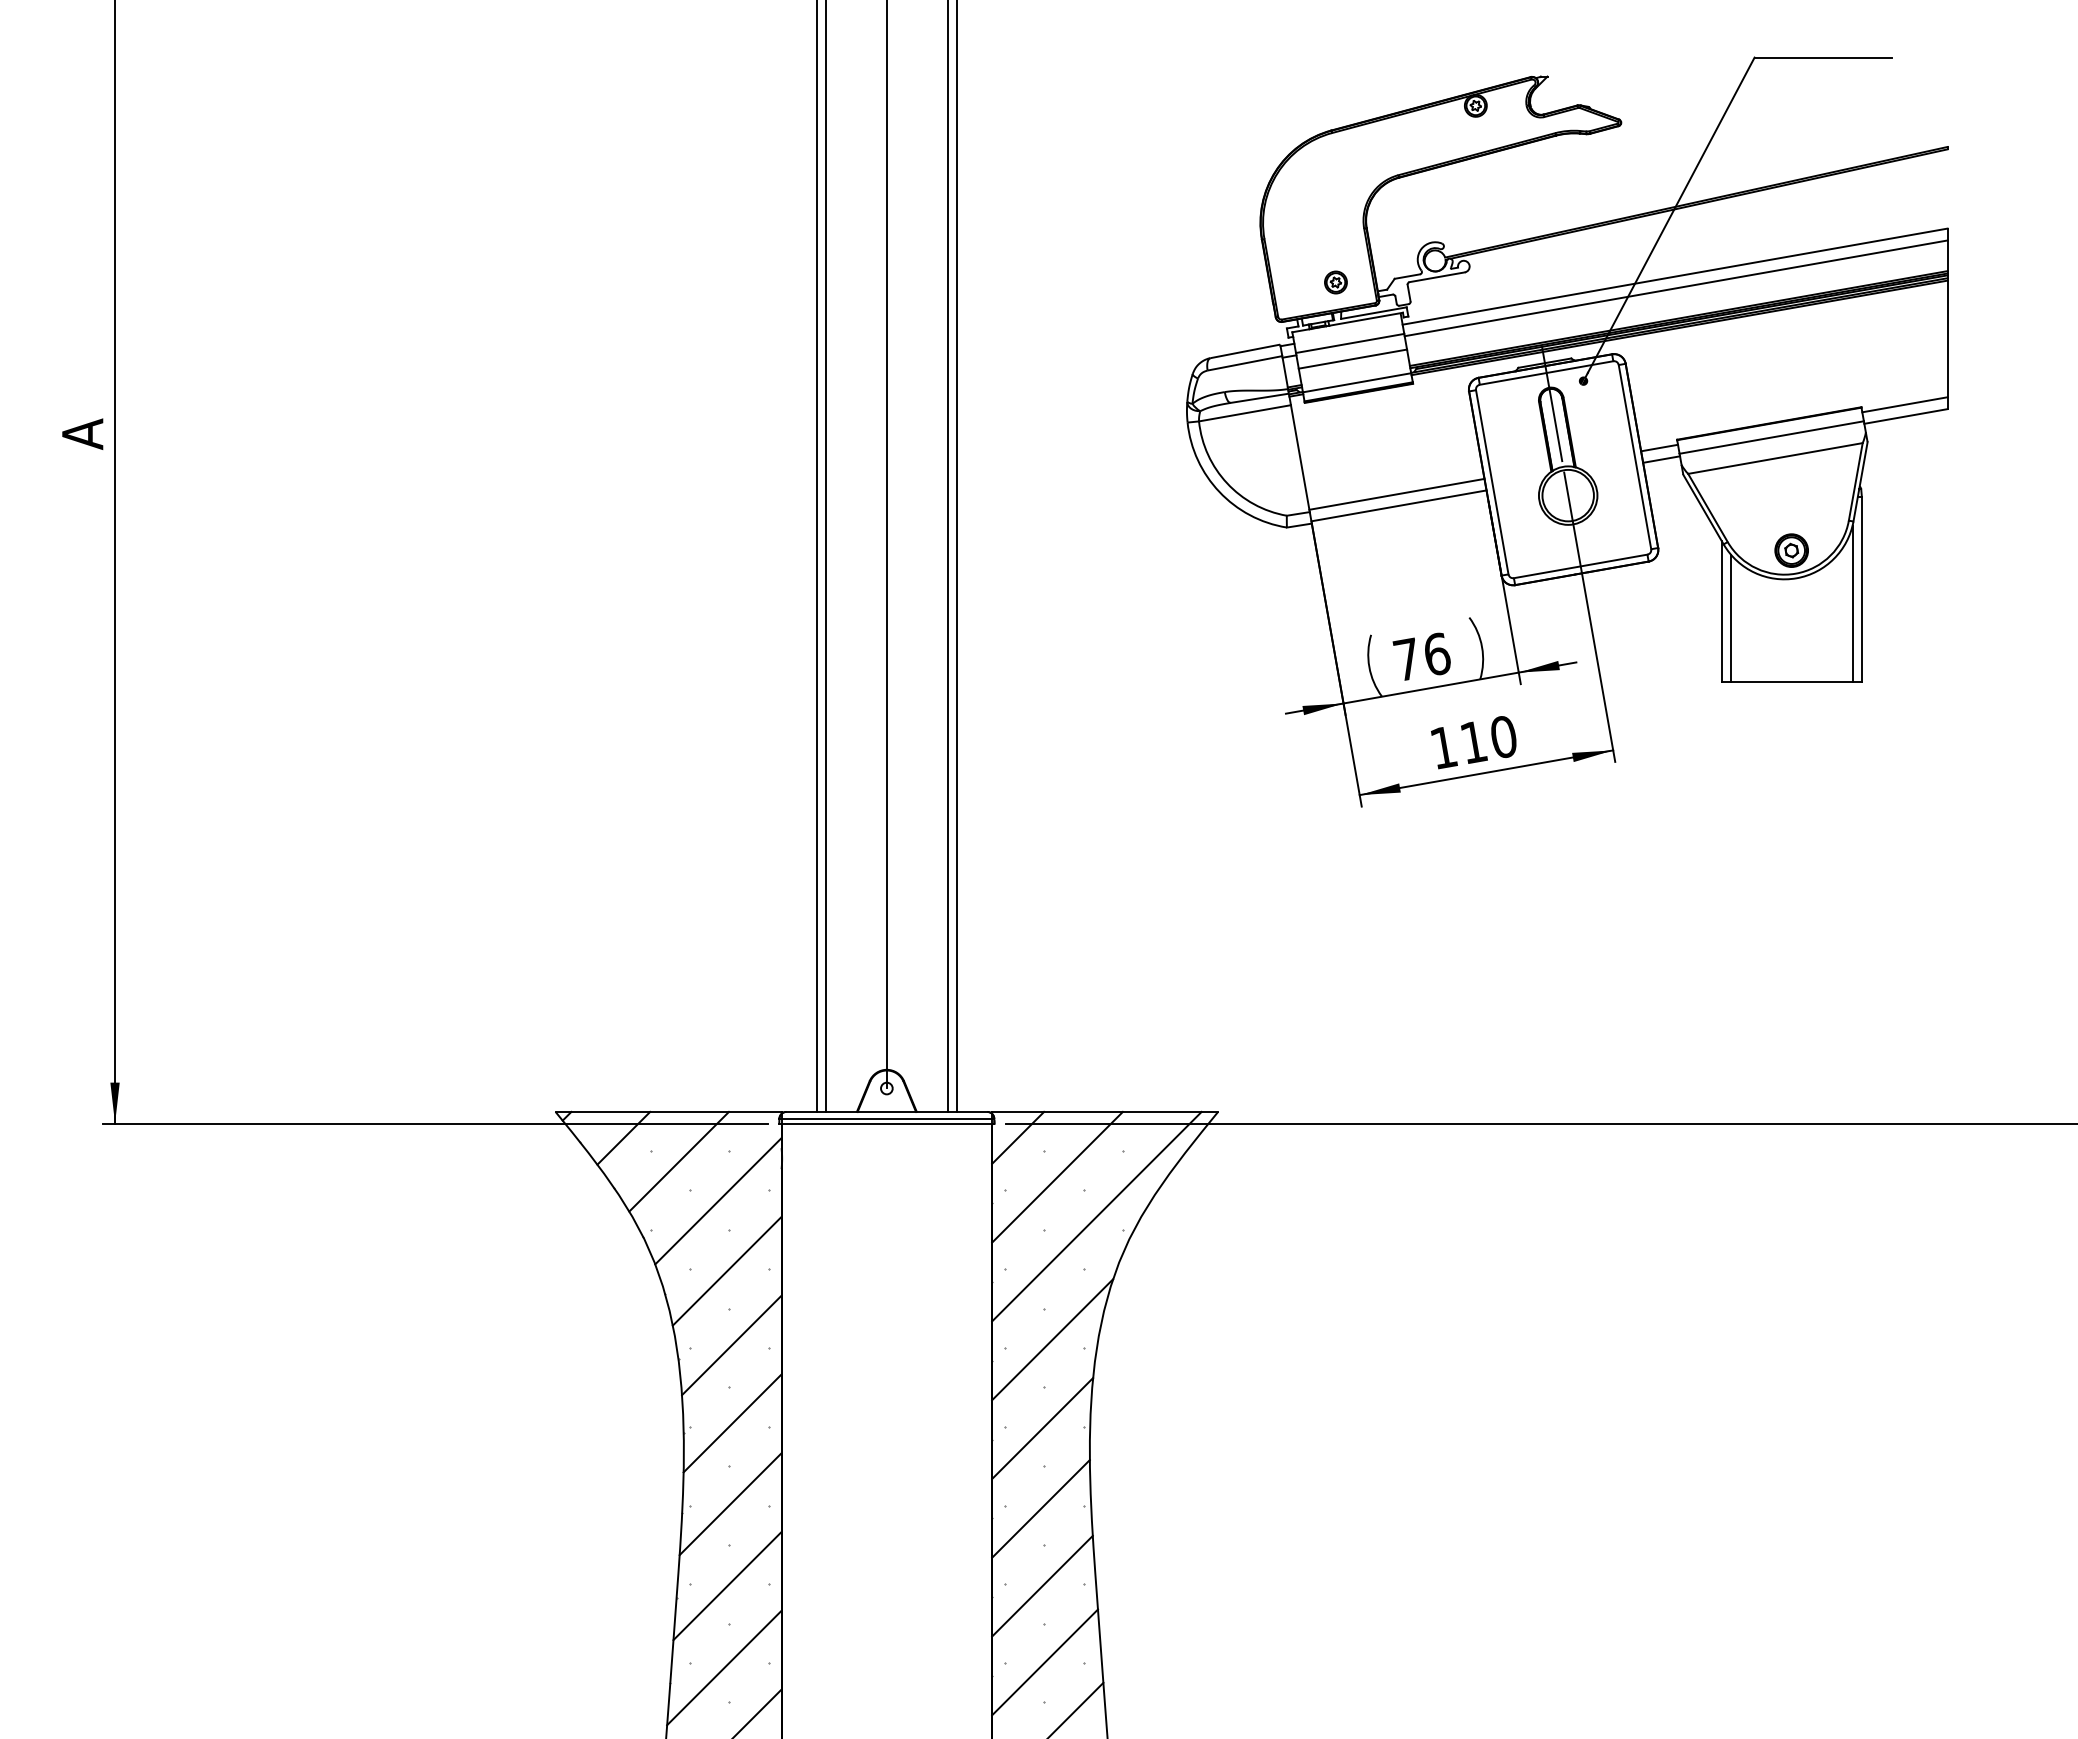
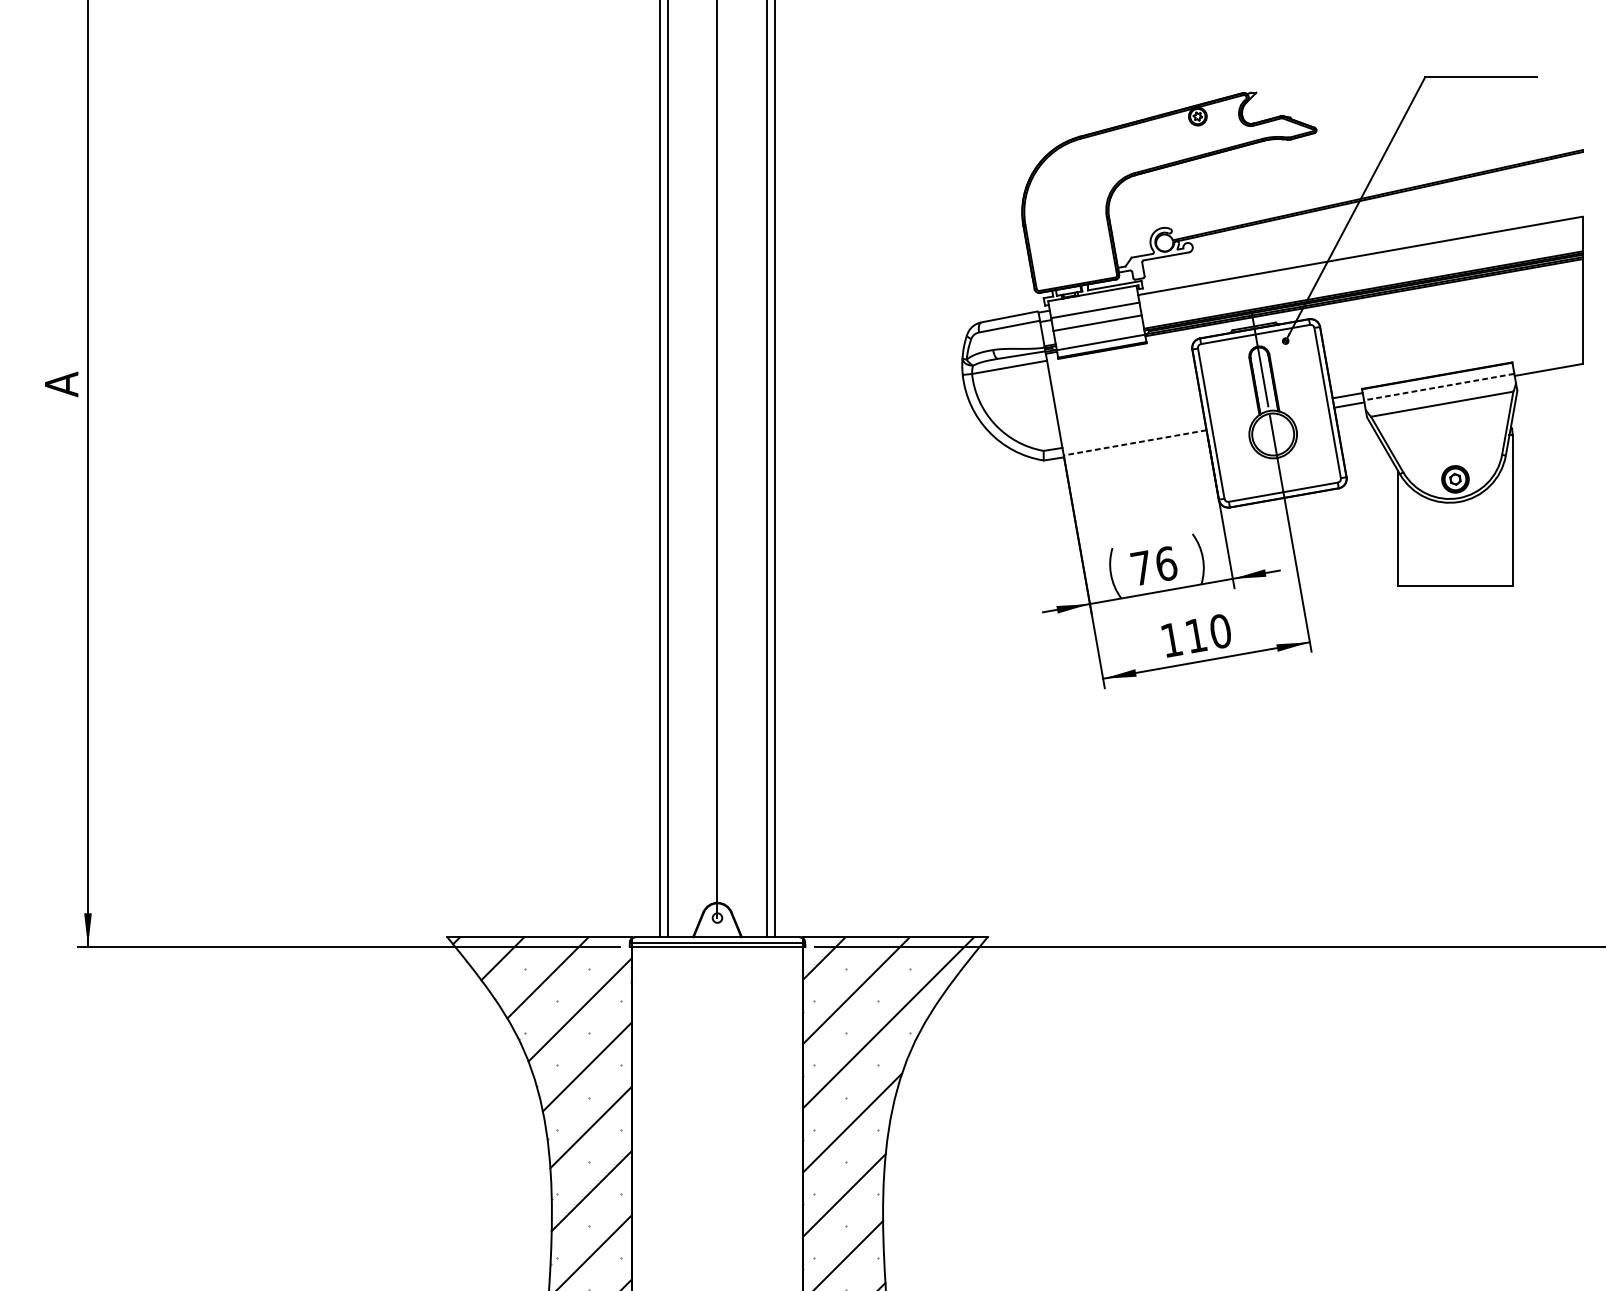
part: (1335, 282) -> (1083, 260), removed
line: (1675, 288) -> (1360, 265), removed
line: (1904, 404) -> (1547, 360), removed
line: (1771, 437) -> (1439, 387), solid -> dashed
line: (1396, 493) -> (1133, 432), removed
line: (1398, 505) -> (1134, 442), solid -> dashed
line: (1852, 603) -> (1505, 522), removed
line: (1730, 617) -> (1405, 533), removed

